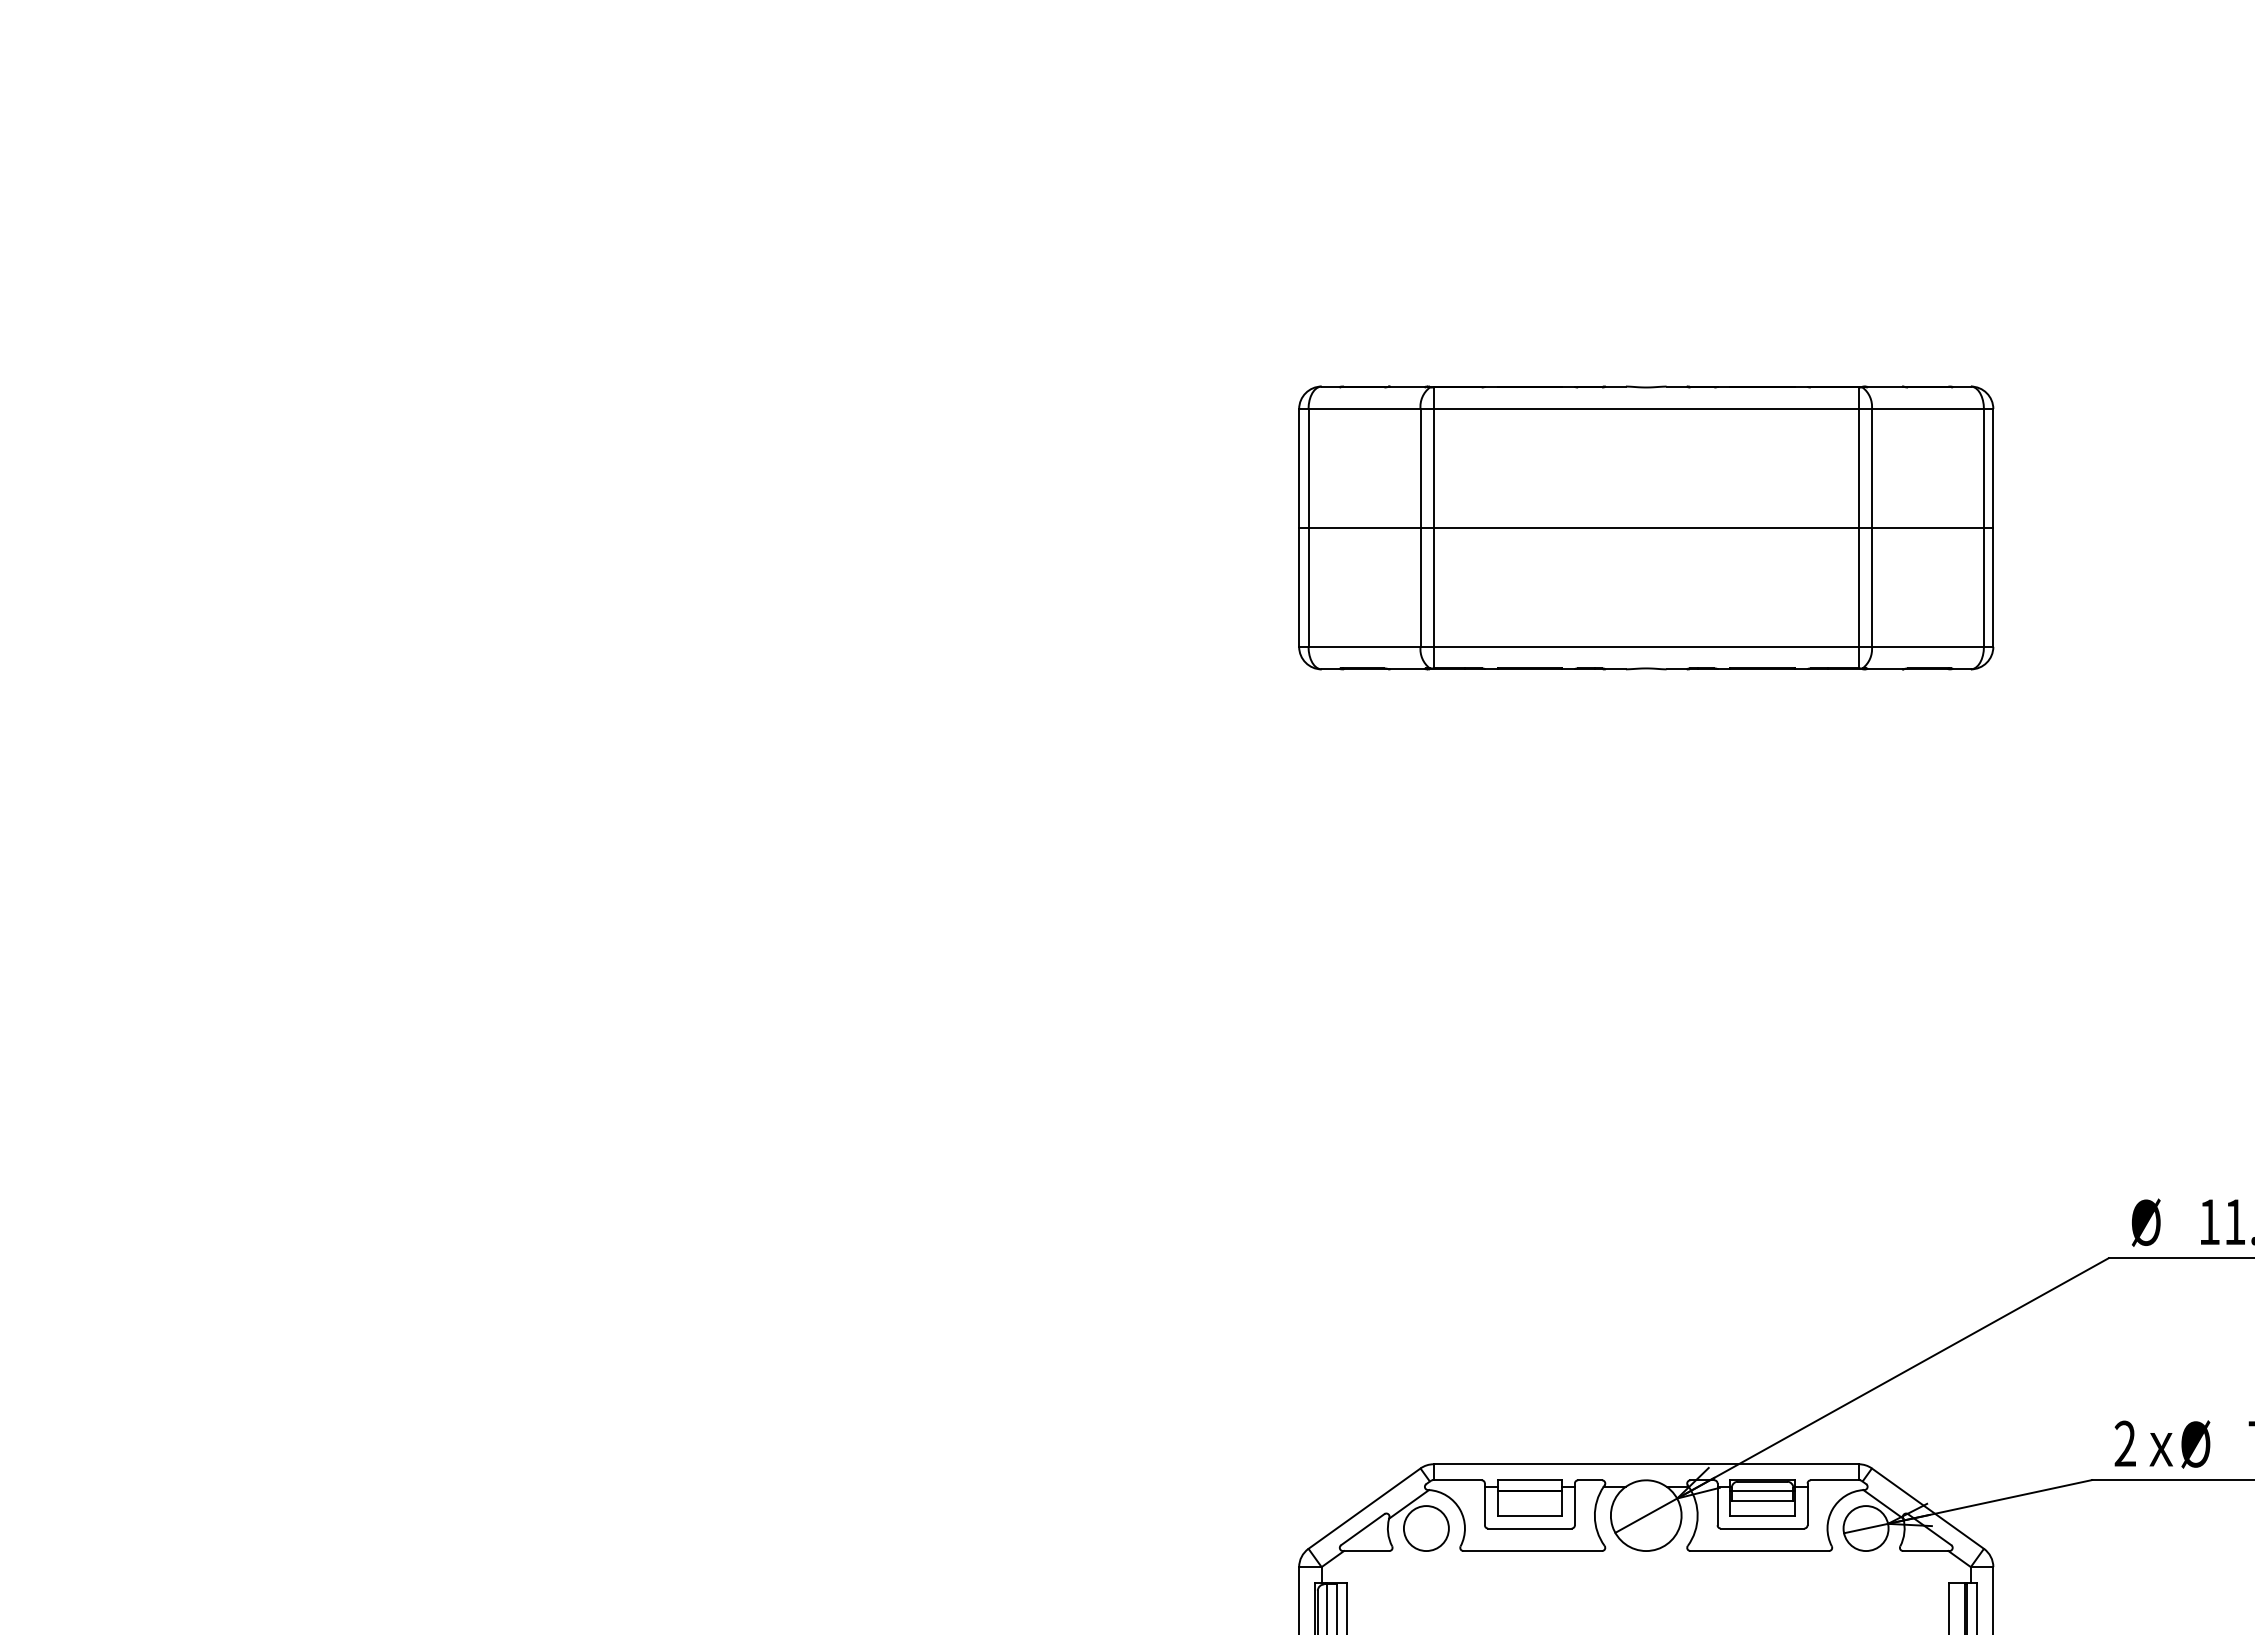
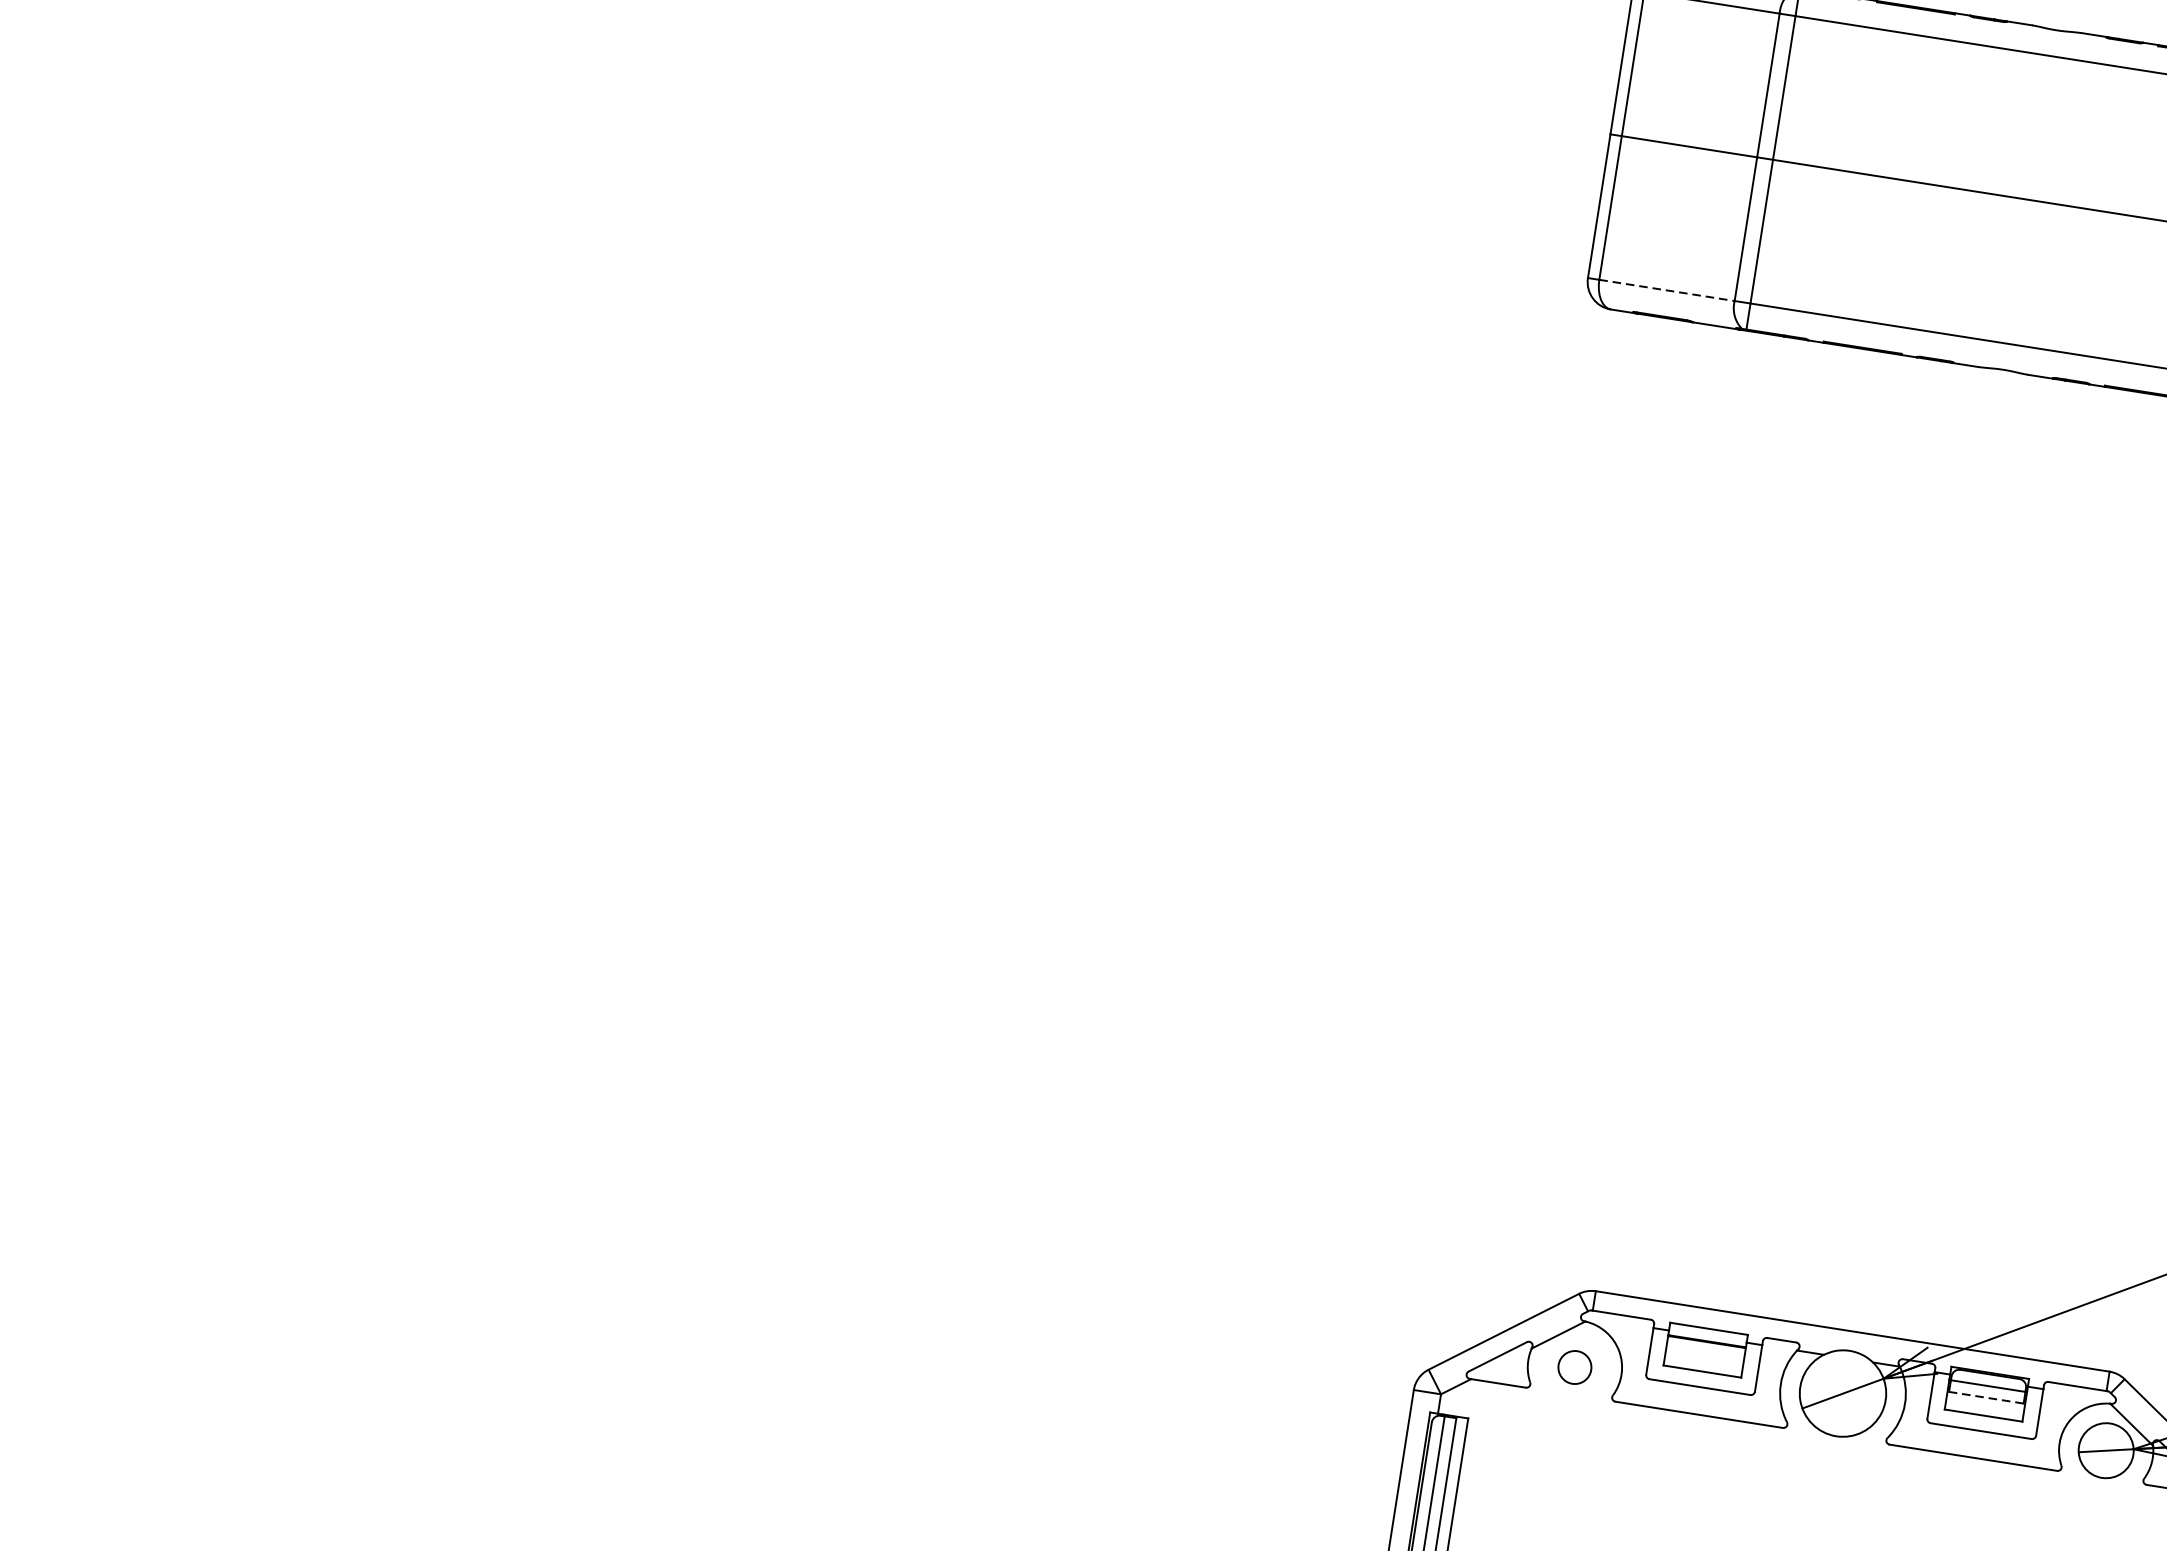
line: (1365, 646) -> (1668, 290), solid -> dashed
line: (1762, 1500) -> (1986, 1397), solid -> dashed
circle: (1425, 1528) -> (1573, 1367), size x0.6

